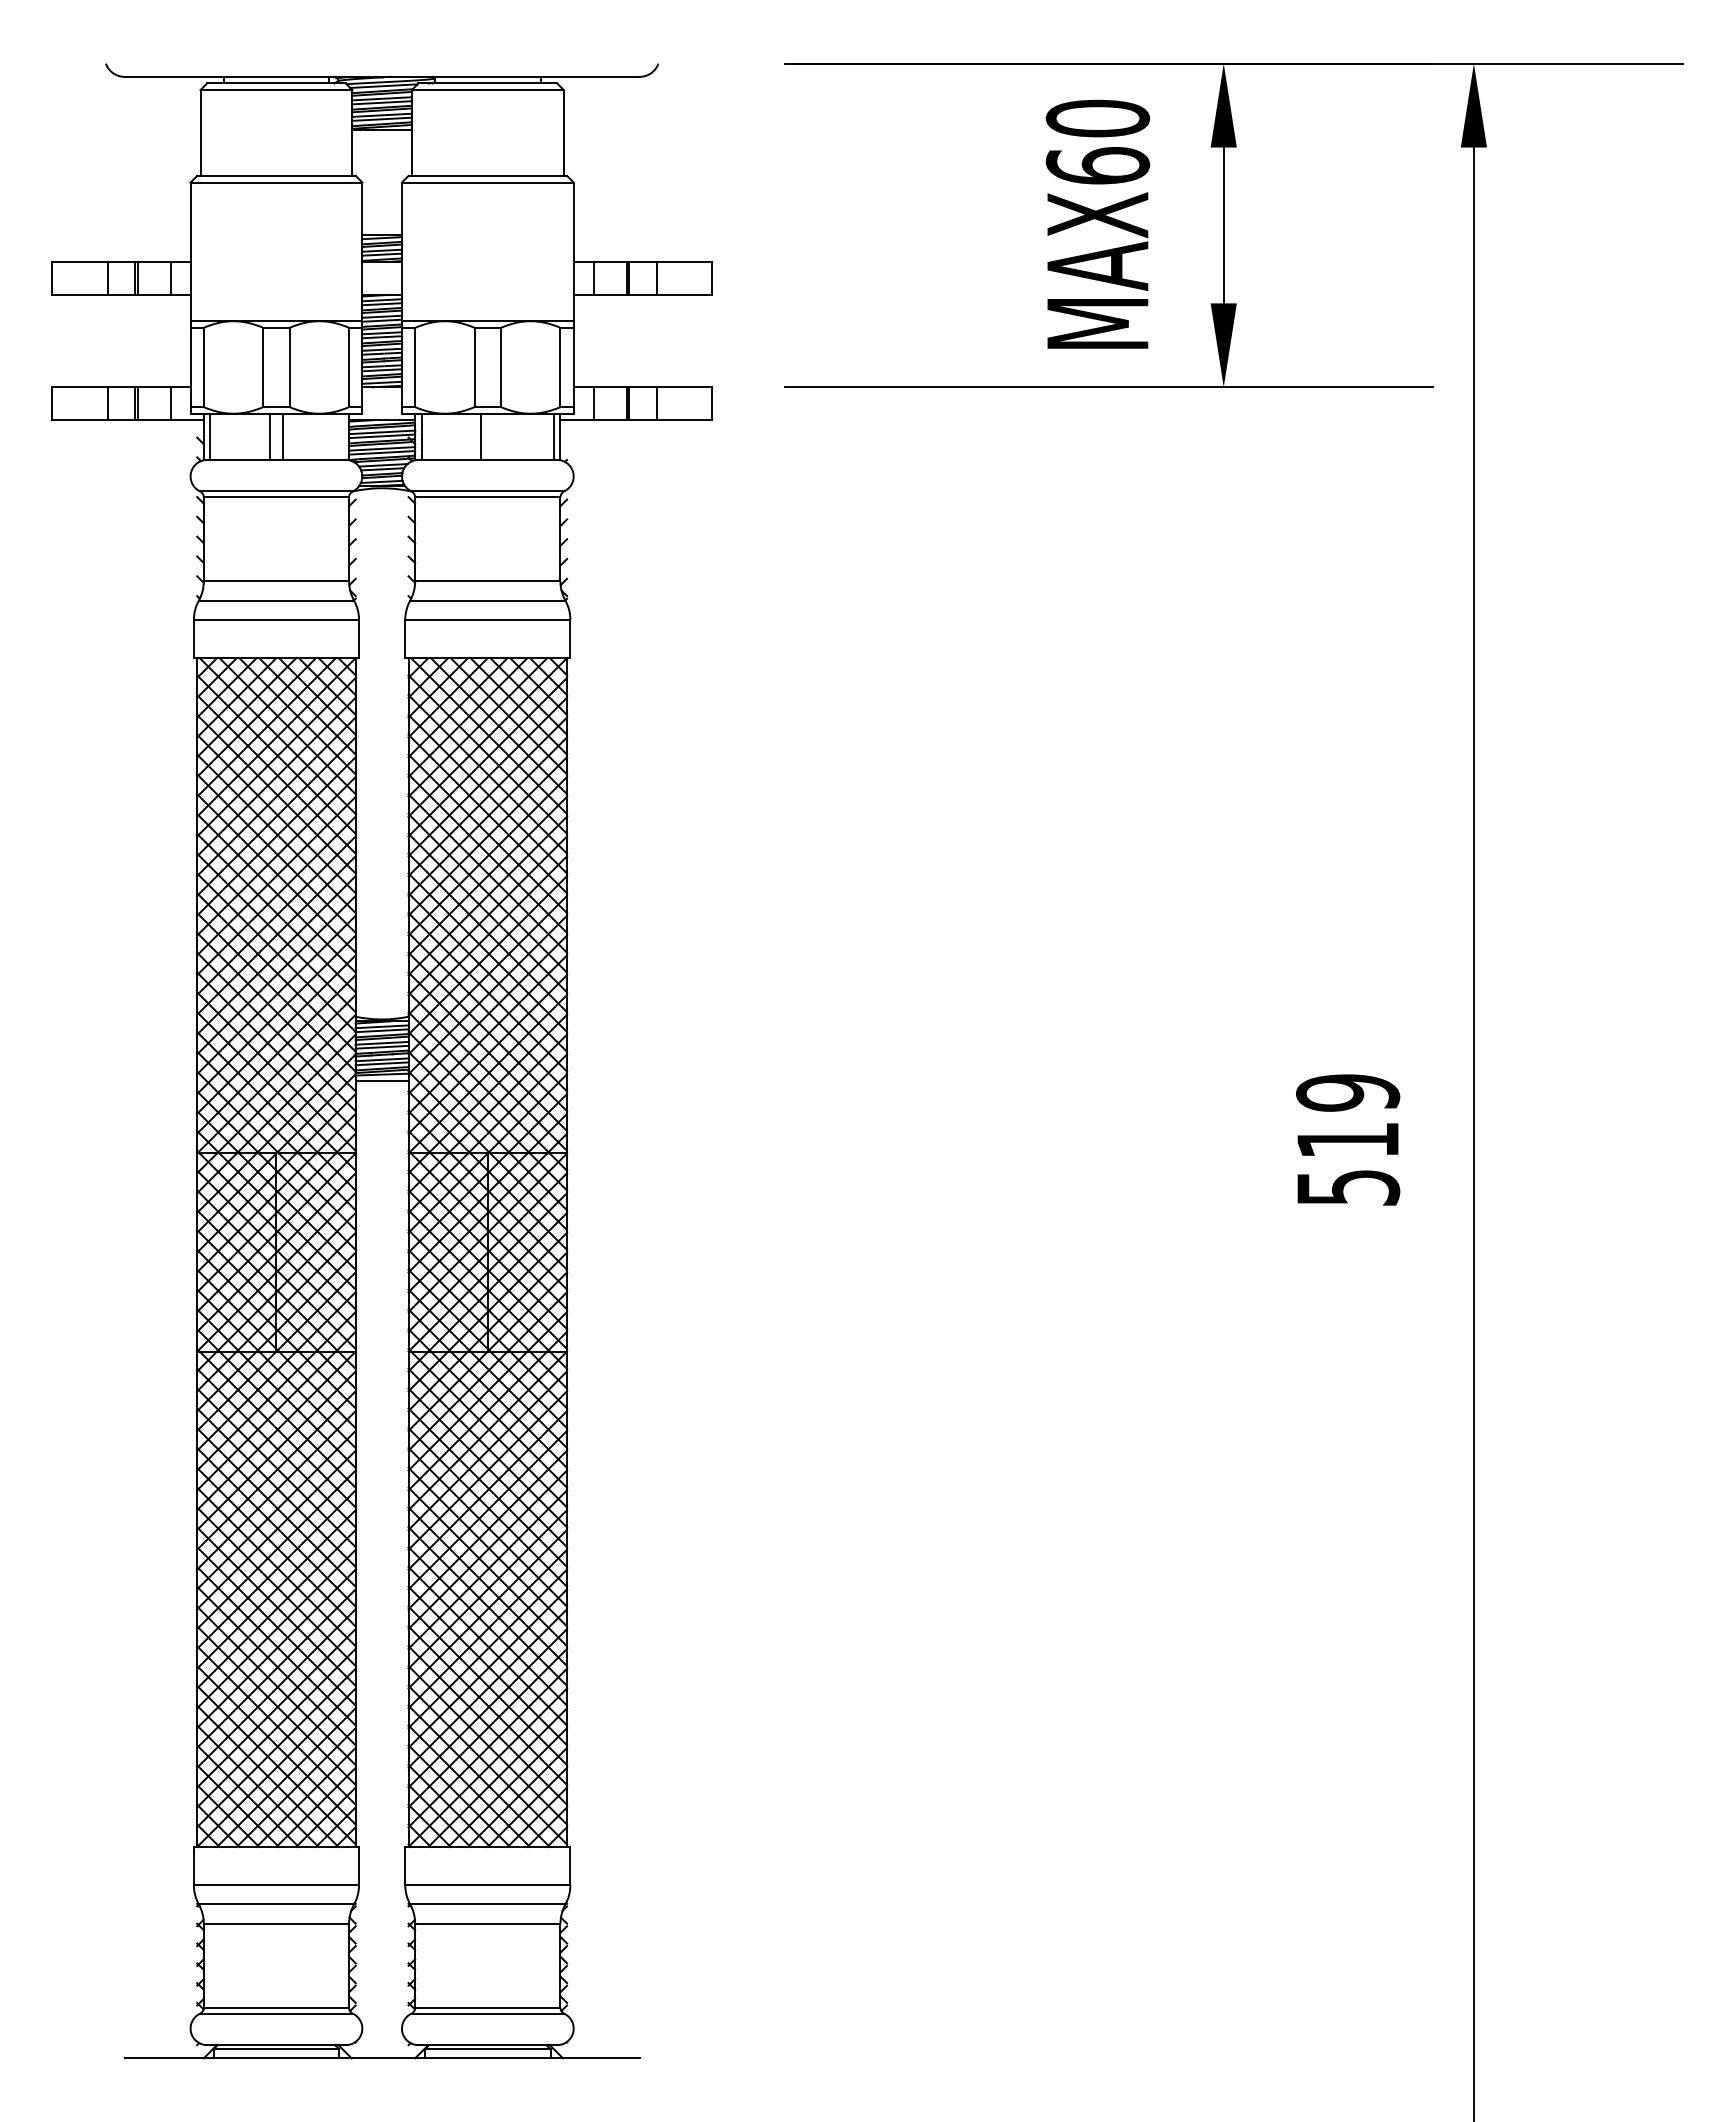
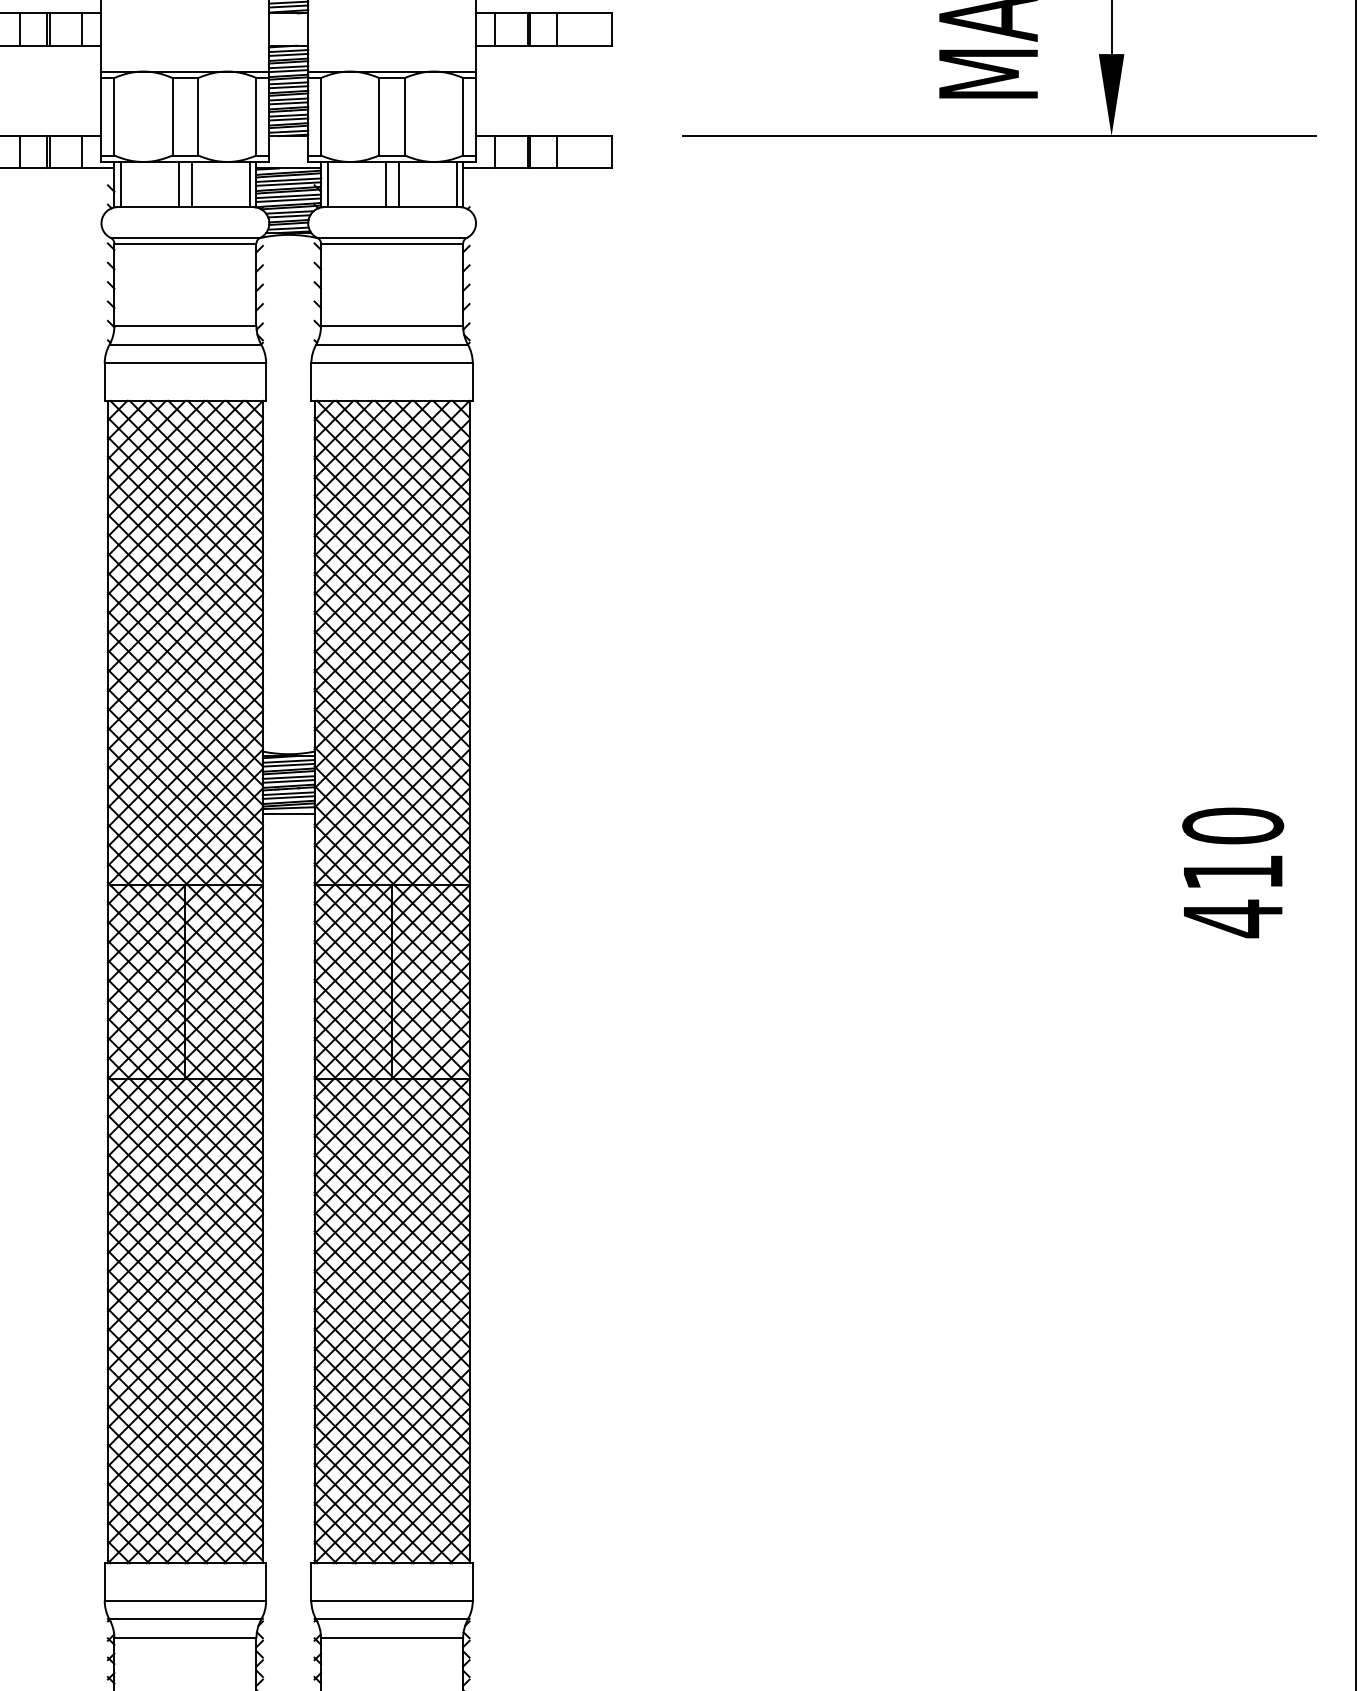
line: (342, 436) -> (249, 184), added
line: (494, 436) -> (398, 184), added
text: (1348, 1140) -> (1233, 872), 519 -> 410

